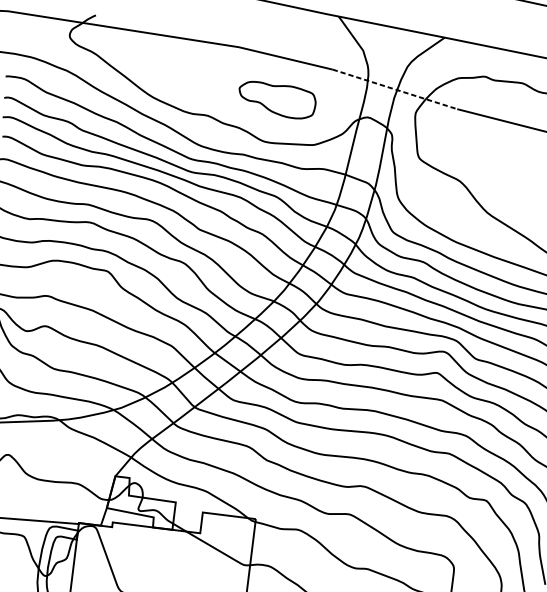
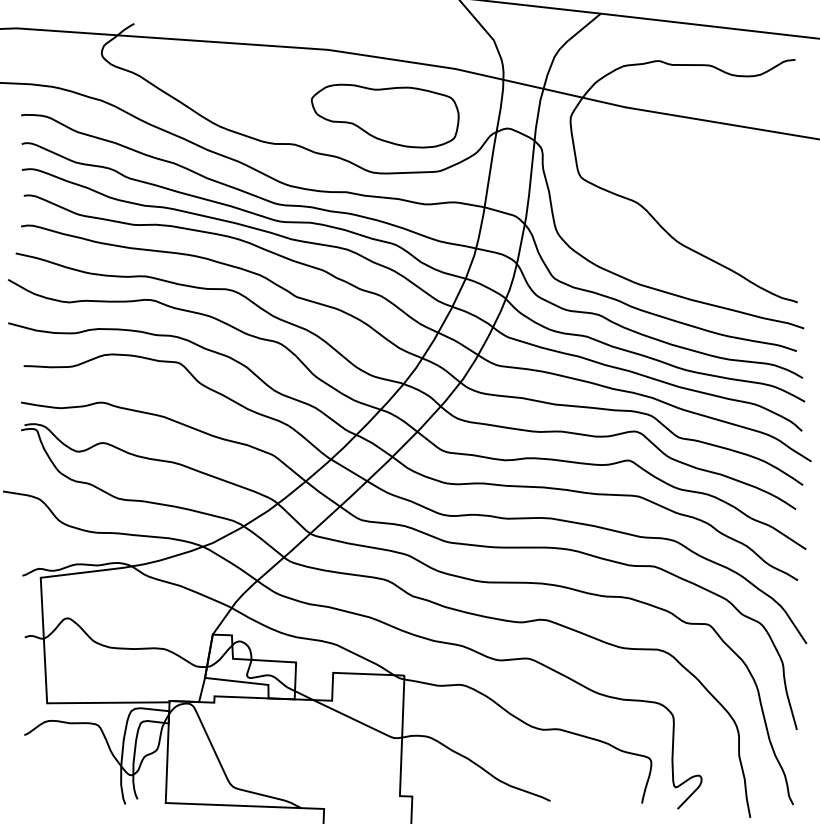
line: (394, 89) -> (540, 88), dashed -> solid
part: (276, 99) -> (384, 115), size x1.43

